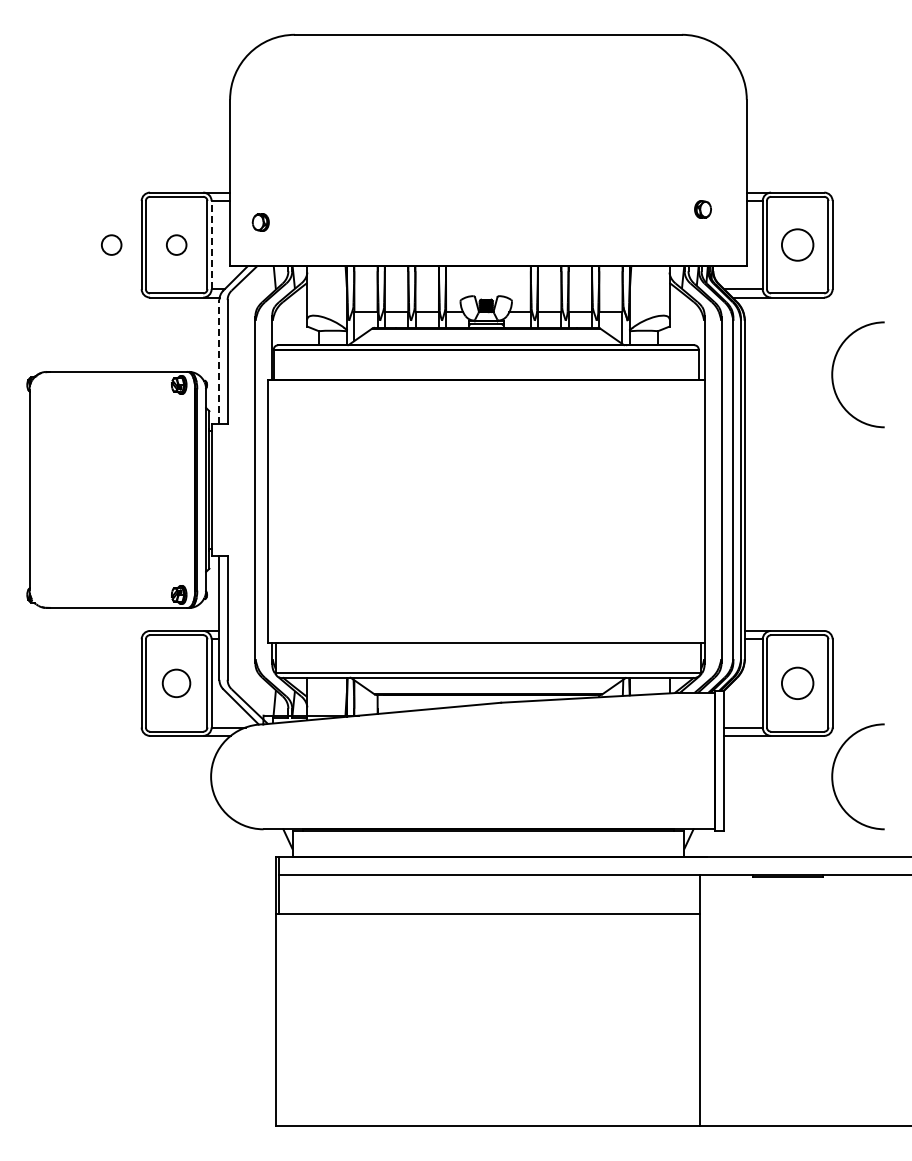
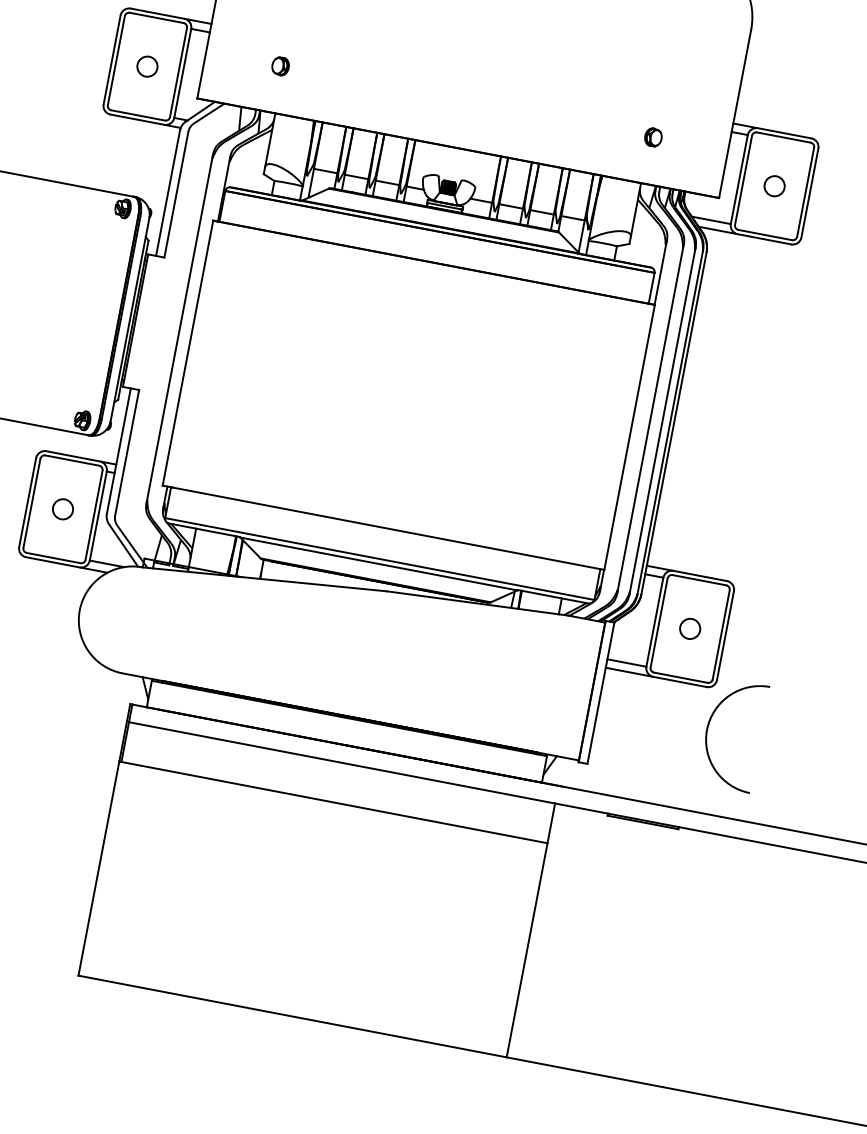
part: (702, 209) -> (652, 137), moved
part: (260, 222) -> (280, 66), moved
circle: (111, 244) -> (81, 53), removed
line: (211, 244) -> (182, 72), dashed -> solid
circle: (797, 244) -> (774, 185), size x0.62
line: (219, 361) -> (168, 192), dashed -> solid
arc: (833, 374) -> (785, 323), removed
circle: (176, 683) -> (62, 509), size x0.71
circle: (797, 683) -> (689, 628), size x0.62

